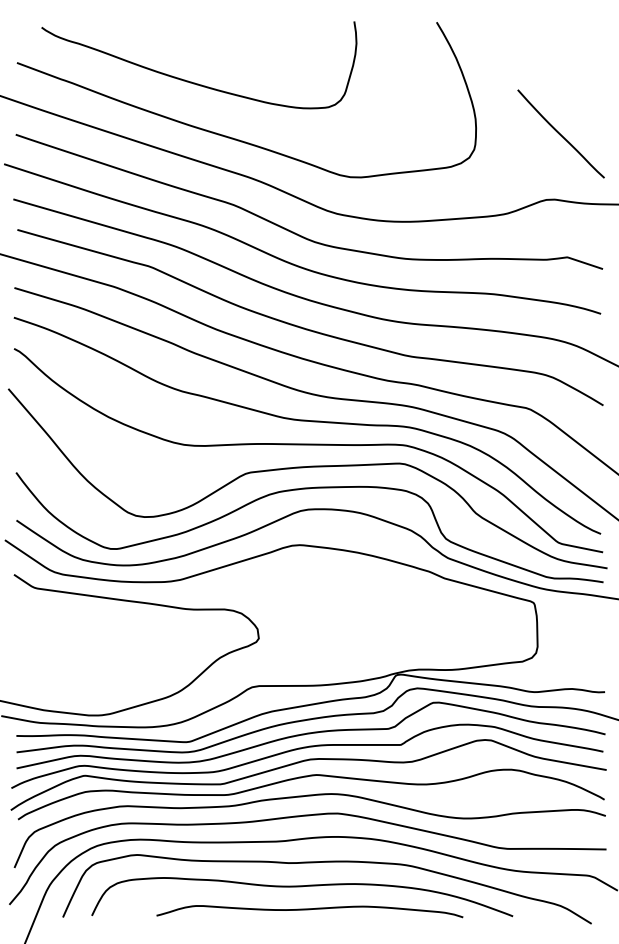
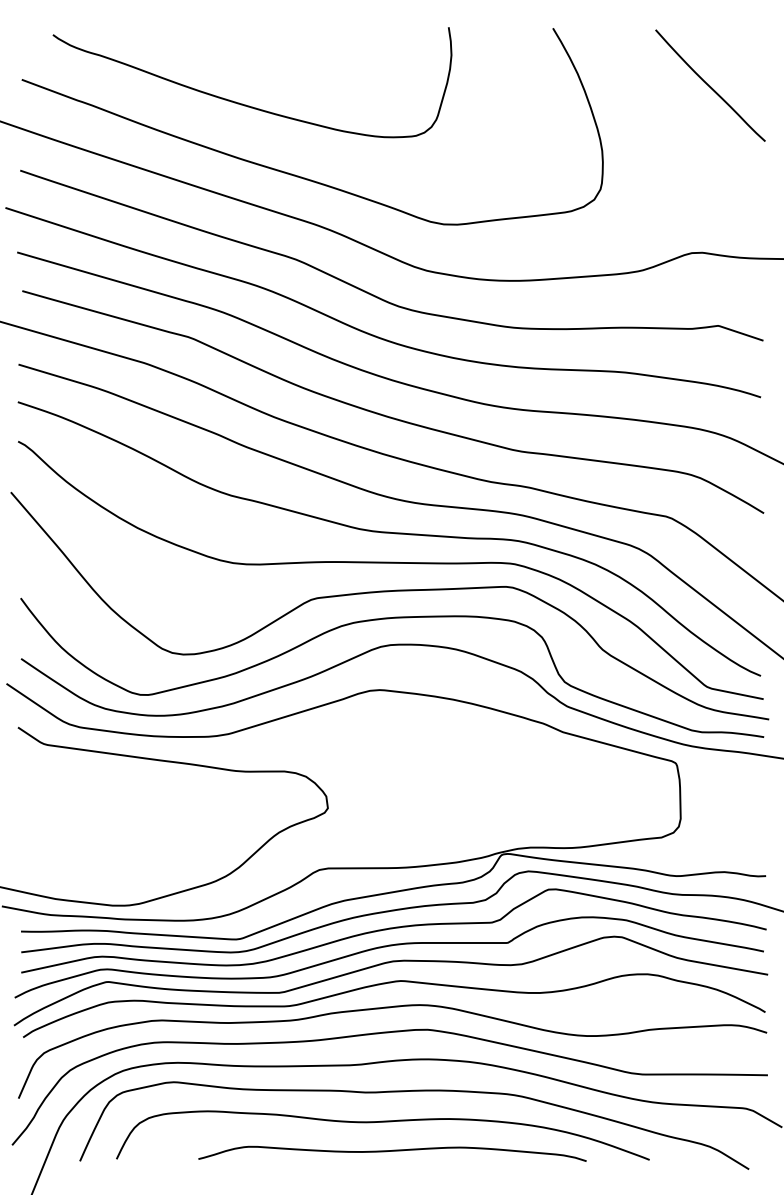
curve: (560, 133) -> (709, 85), moved

